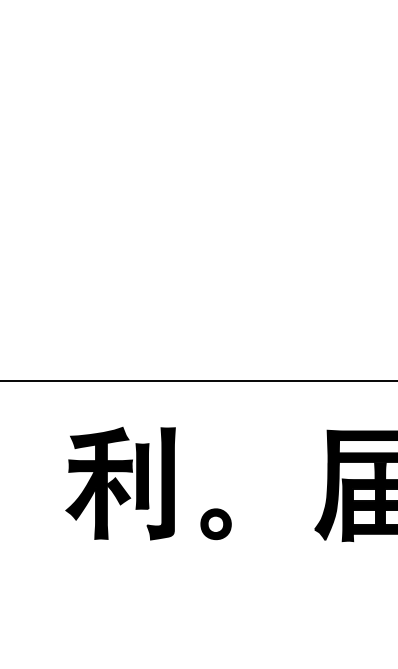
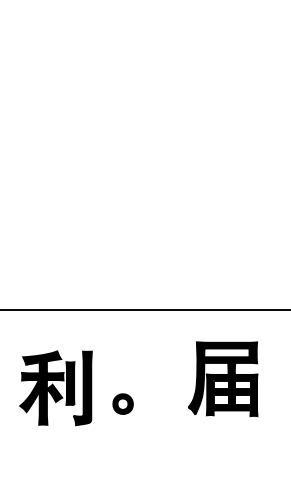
part: (119, 483) -> (55, 388), moved

